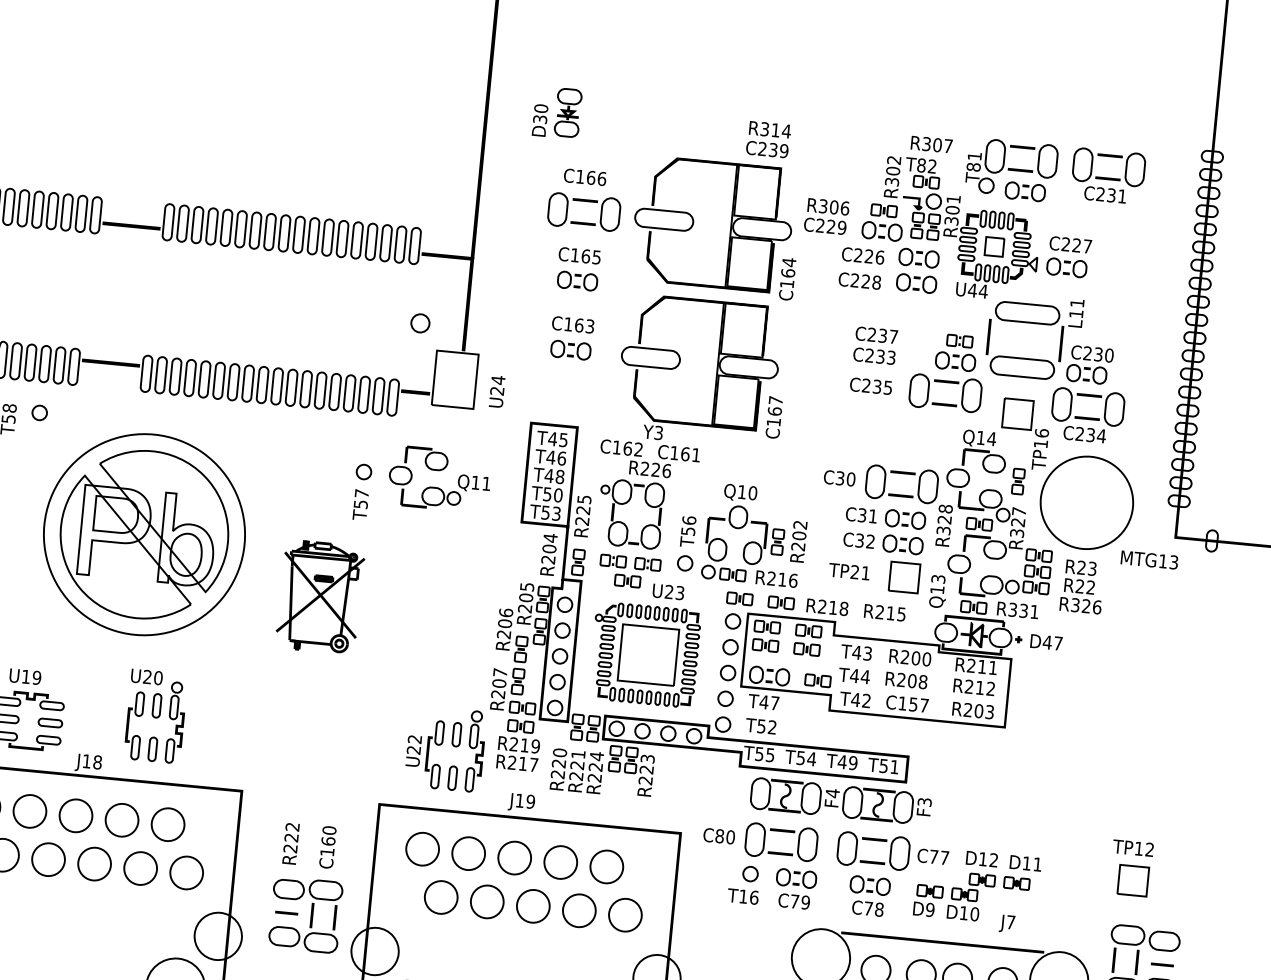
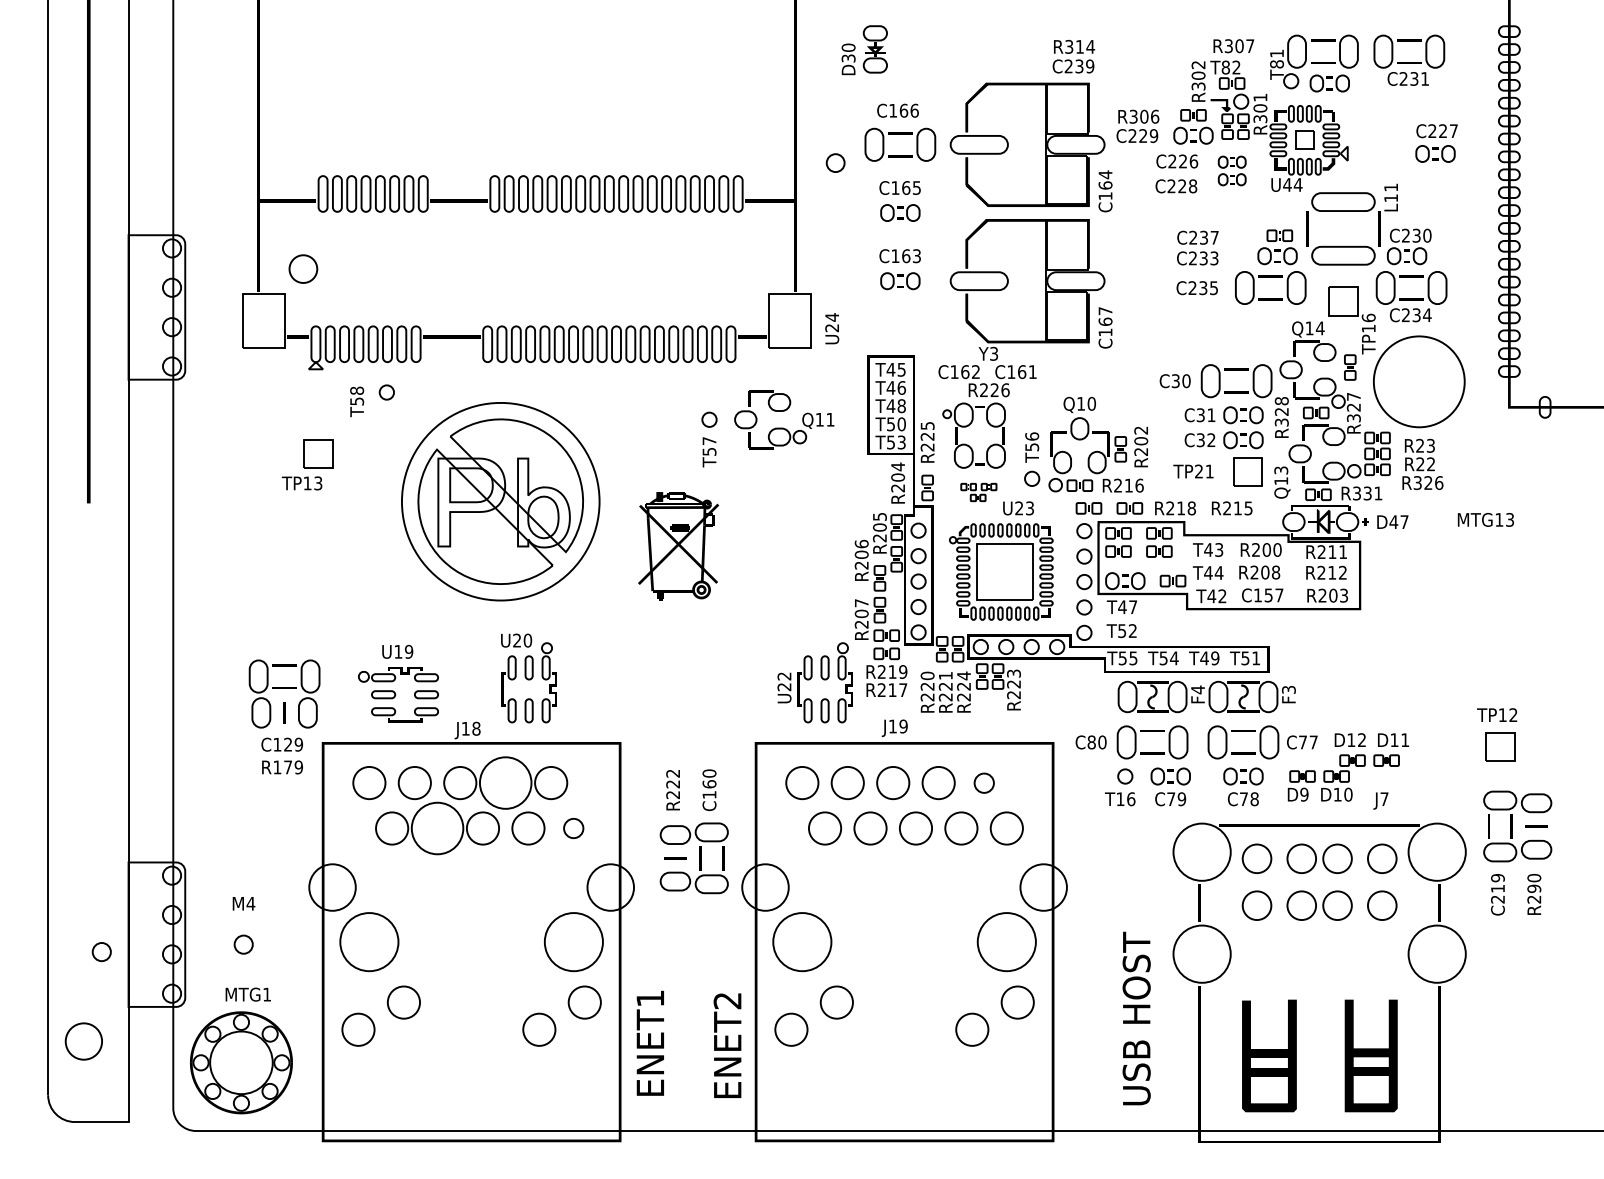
part: (1068, 257) -> (1436, 143), moved
part: (918, 270) -> (1232, 170), size x0.7
circle: (420, 322) -> (835, 162), moved
text: (1149, 559) -> (1485, 519), moved
part: (629, 571) -> (978, 492), size x0.6
circle: (121, 819) -> (505, 782), size x1.6
circle: (48, 859) -> (437, 828), size x1.6
circle: (607, 867) -> (984, 783), size x0.6
circle: (186, 872) -> (573, 828), size x0.6

